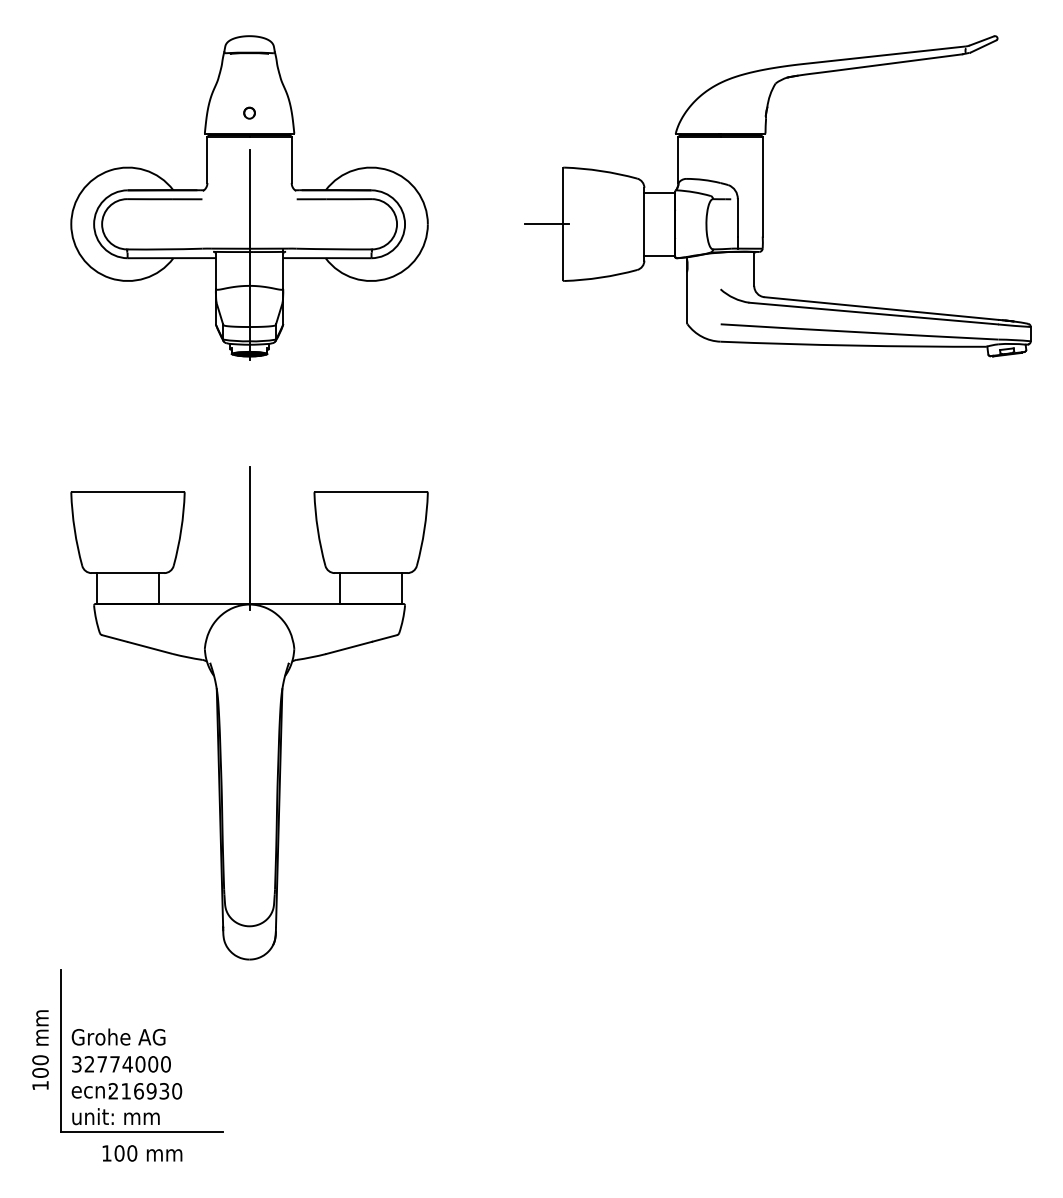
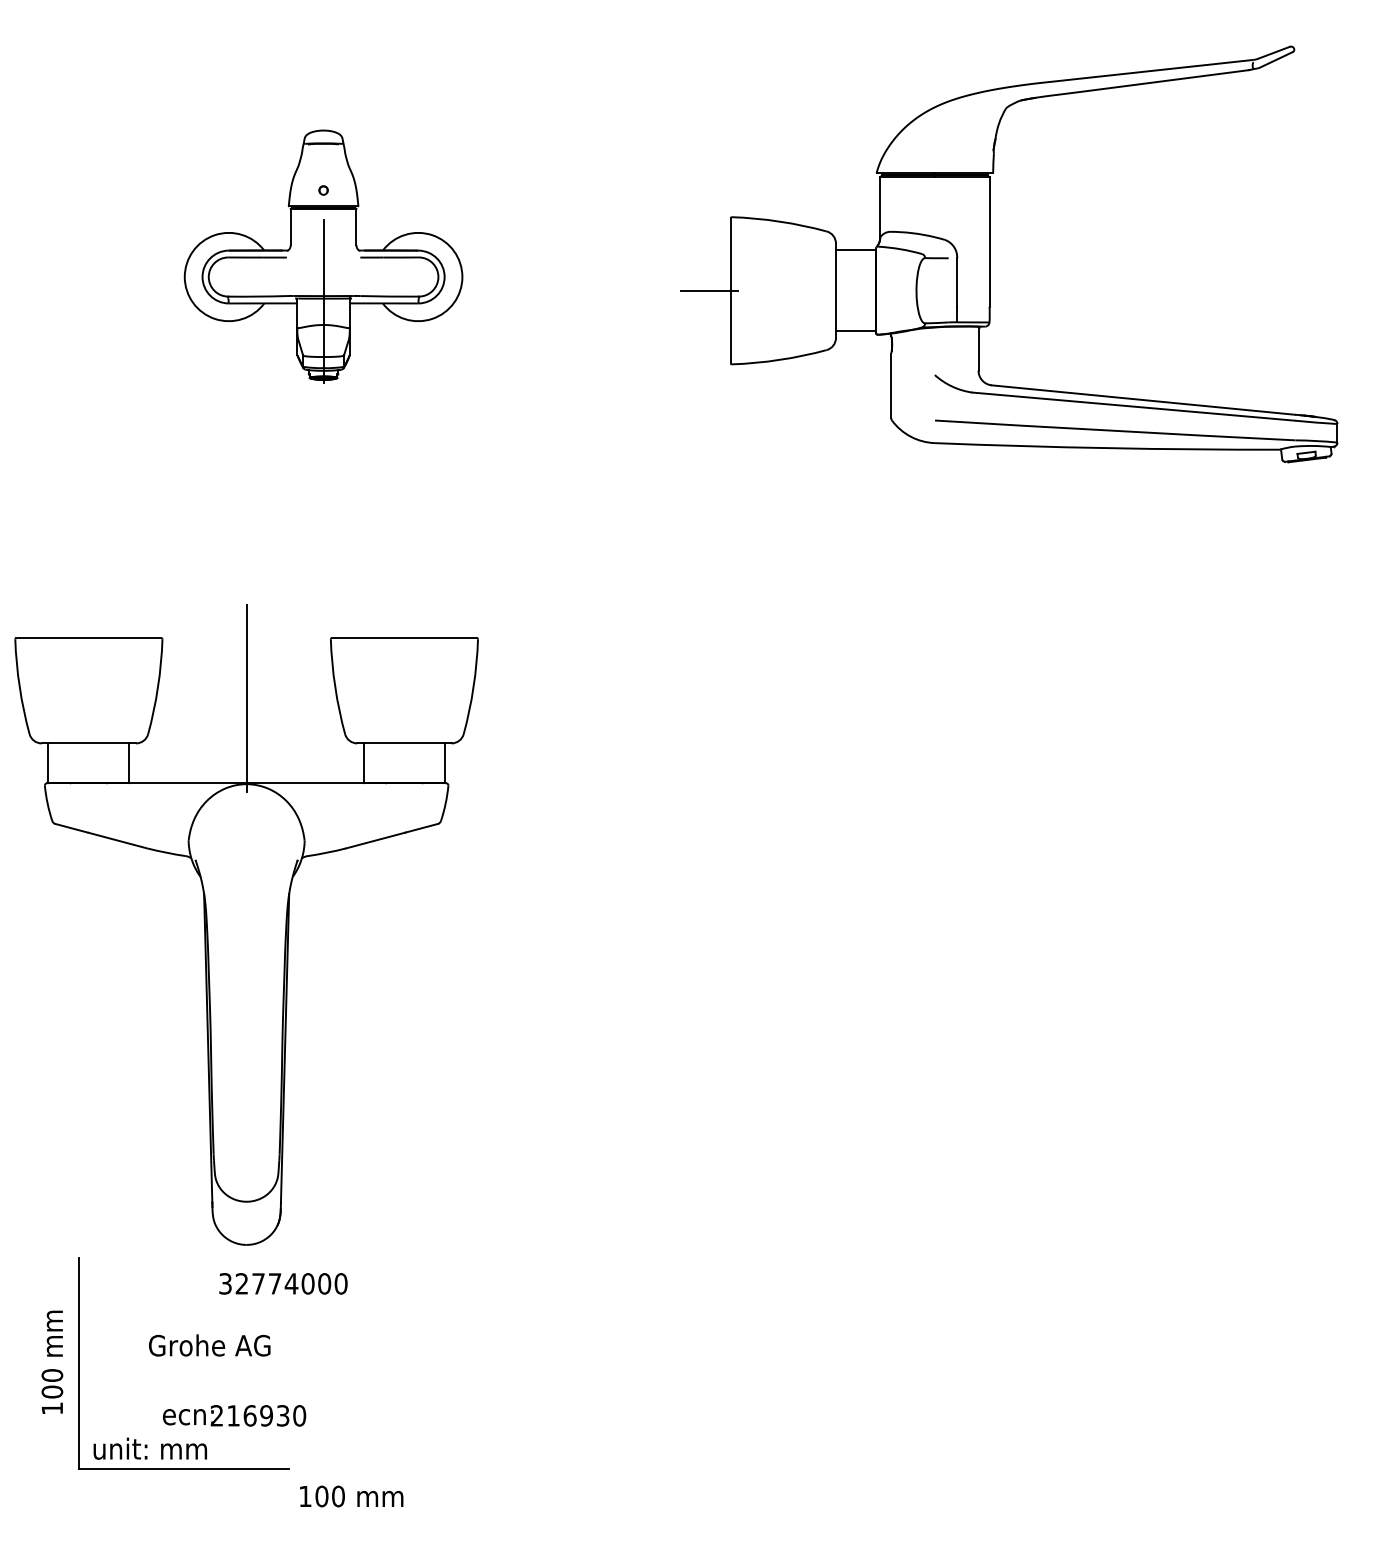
part: (249, 197) -> (323, 256), size x0.6
part: (249, 712) -> (246, 924), moved
text: (118, 1037) -> (209, 1345), moved
text: (121, 1064) -> (283, 1283), moved
text: (126, 1091) -> (234, 1415), moved
text: (142, 1153) -> (351, 1496), moved

